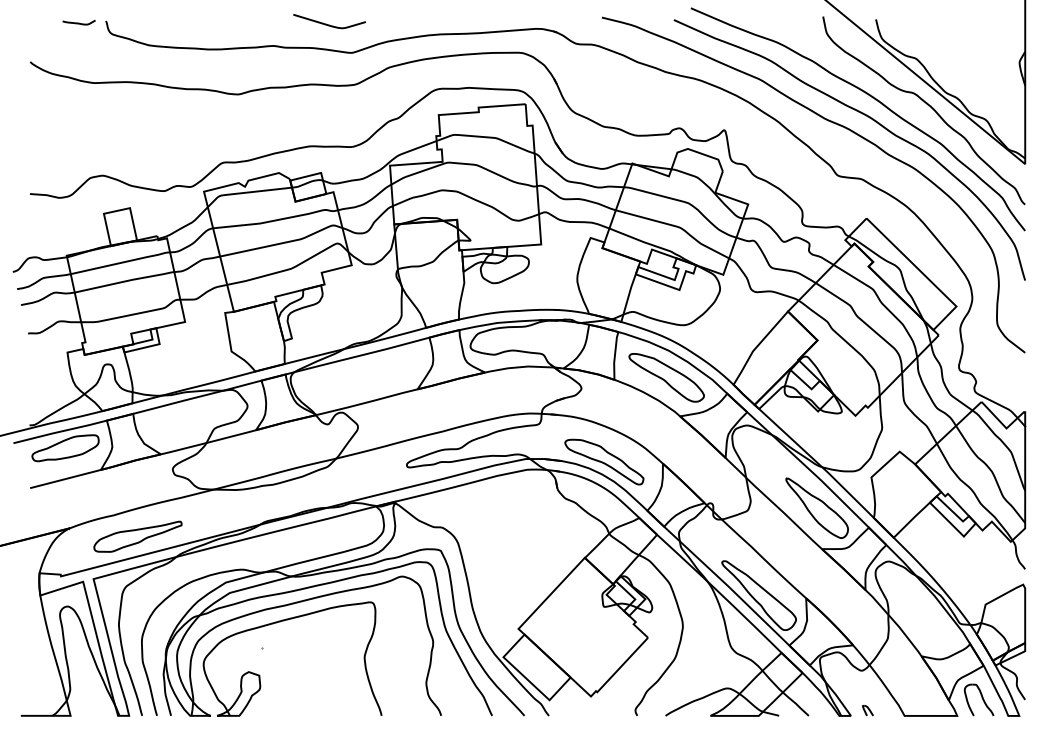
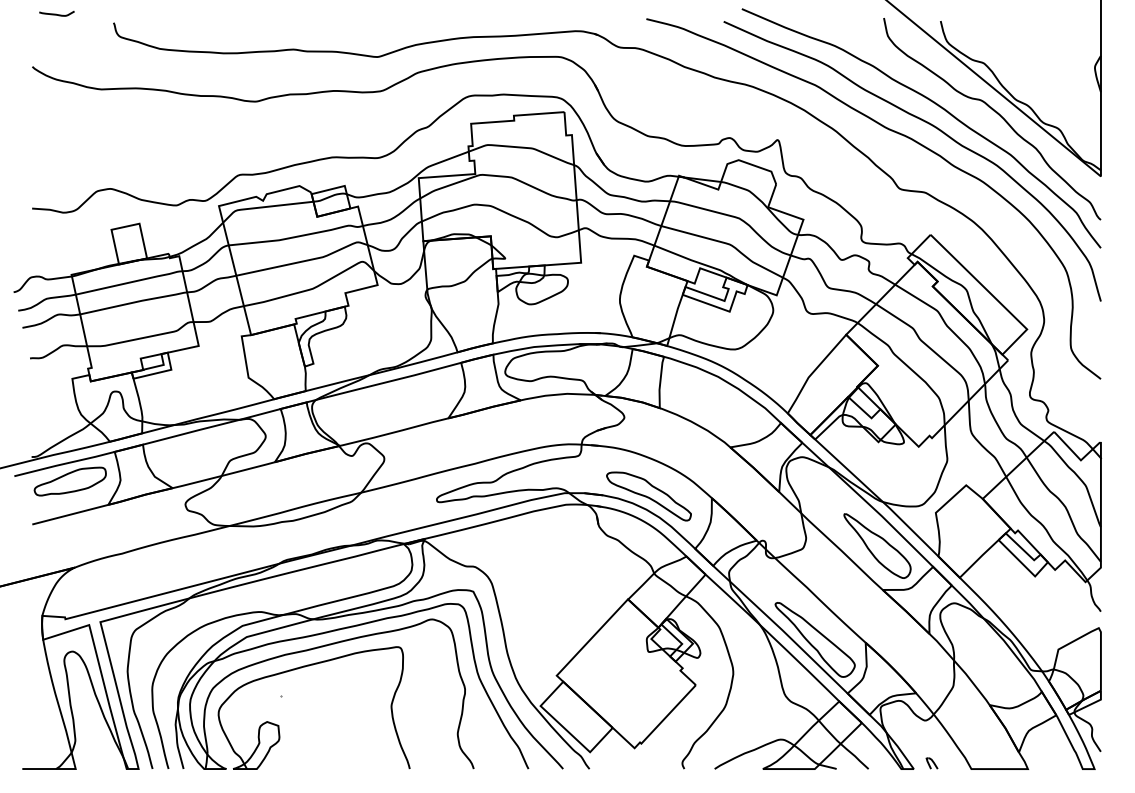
curve: (78, 22) -> (56, 13), moved
curve: (329, 24) -> (353, 26), removed
part: (666, 377) -> (715, 405), removed
part: (137, 536) -> (147, 576), removed
part: (978, 699) -> (1050, 751), removed

